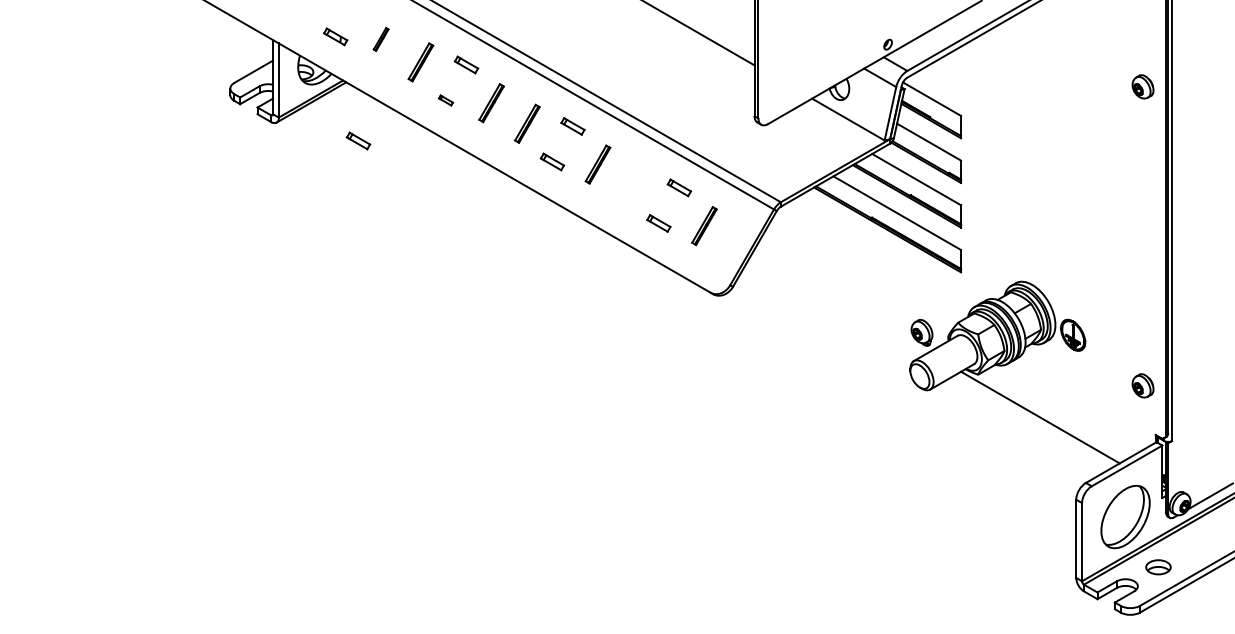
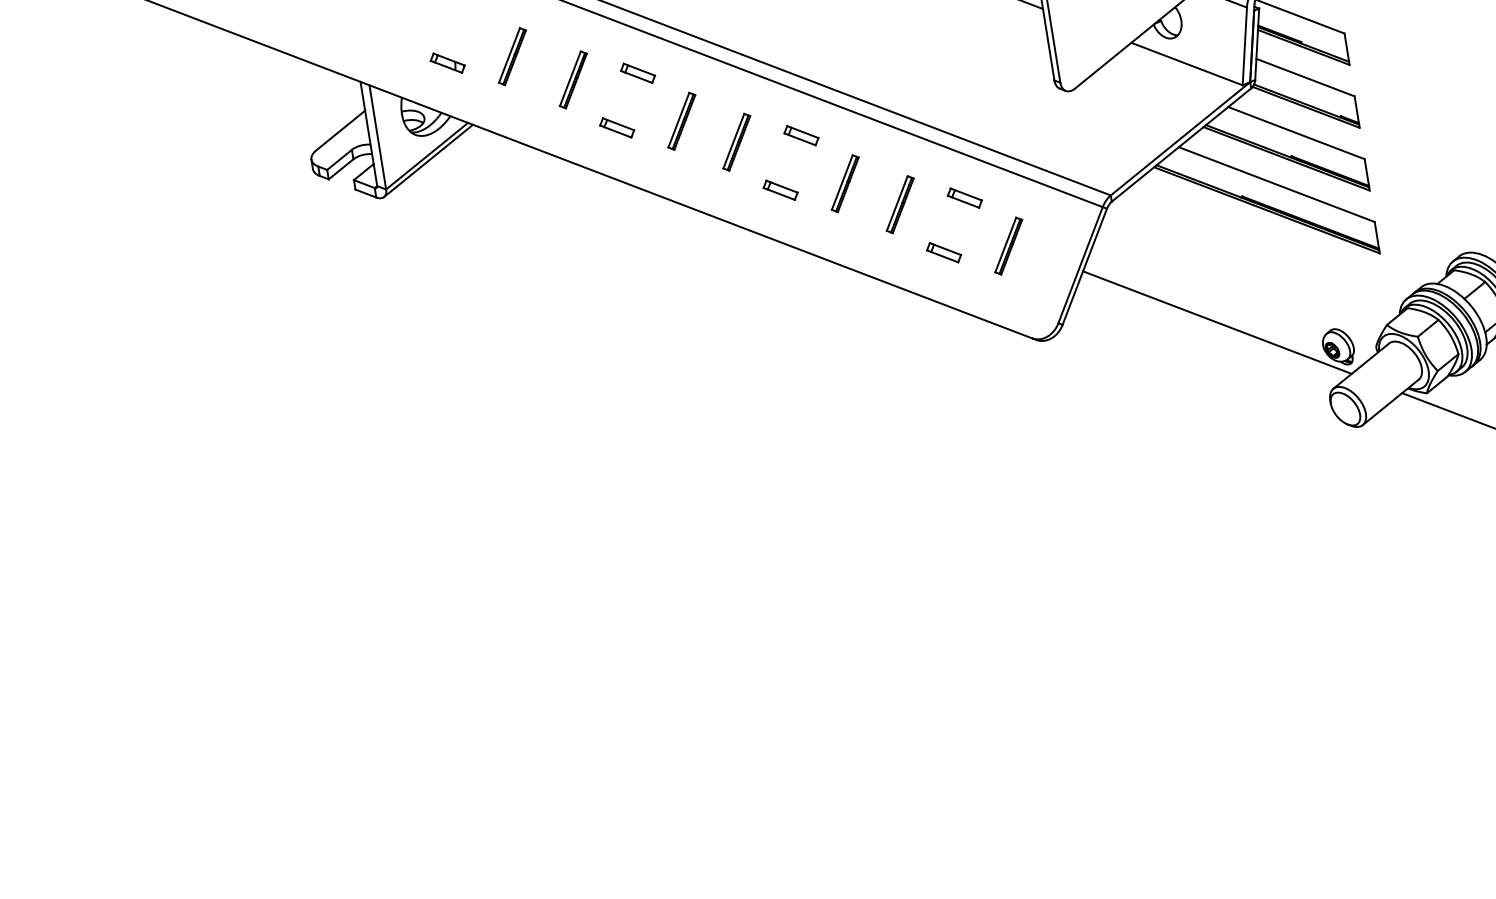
part: (380, 39) -> (511, 56), size x1.67
part: (445, 100) -> (616, 127), size x1.67
part: (358, 140) -> (503, 203), removed
part: (633, 185) -> (899, 205), added
line: (840, 301) -> (1216, 321), added

